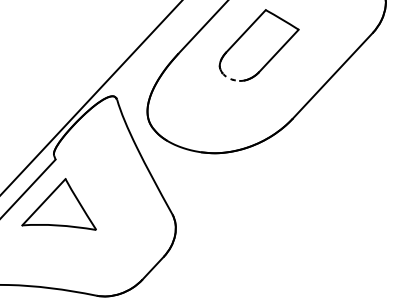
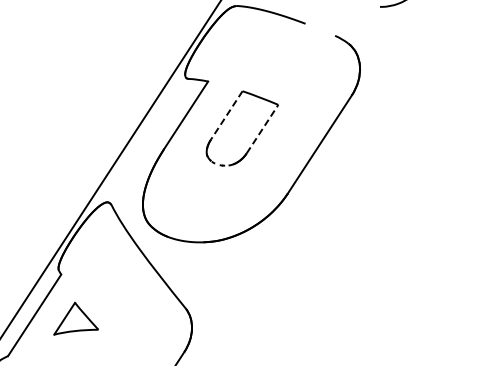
line: (245, 31) -> (226, 115), solid -> dashed
line: (278, 51) -> (262, 129), solid -> dashed
part: (62, 205) -> (75, 318), size x0.6

